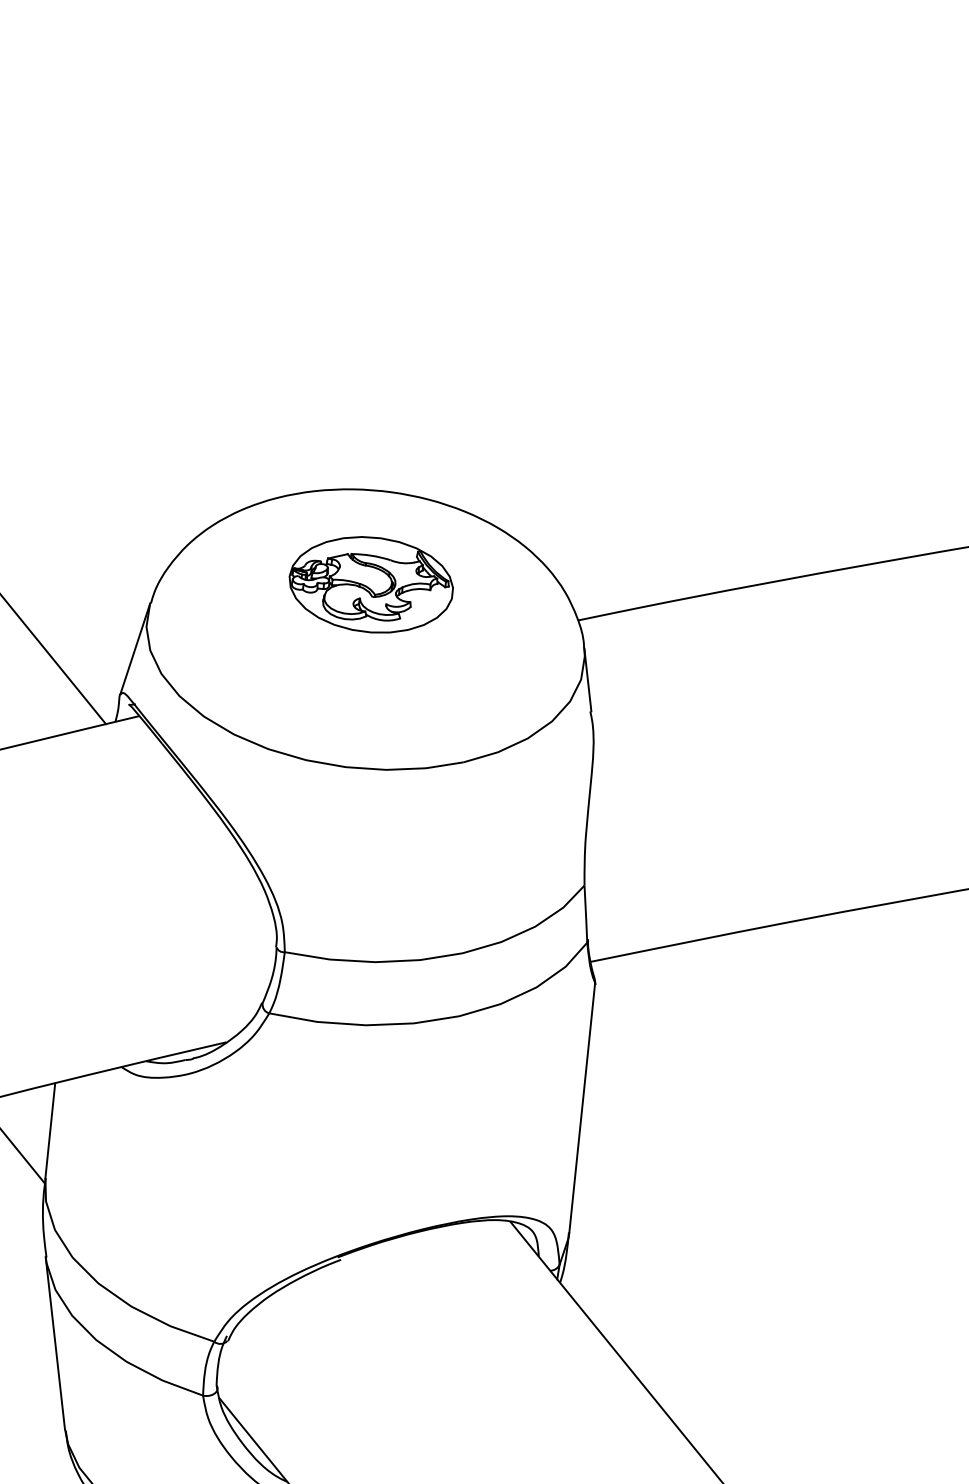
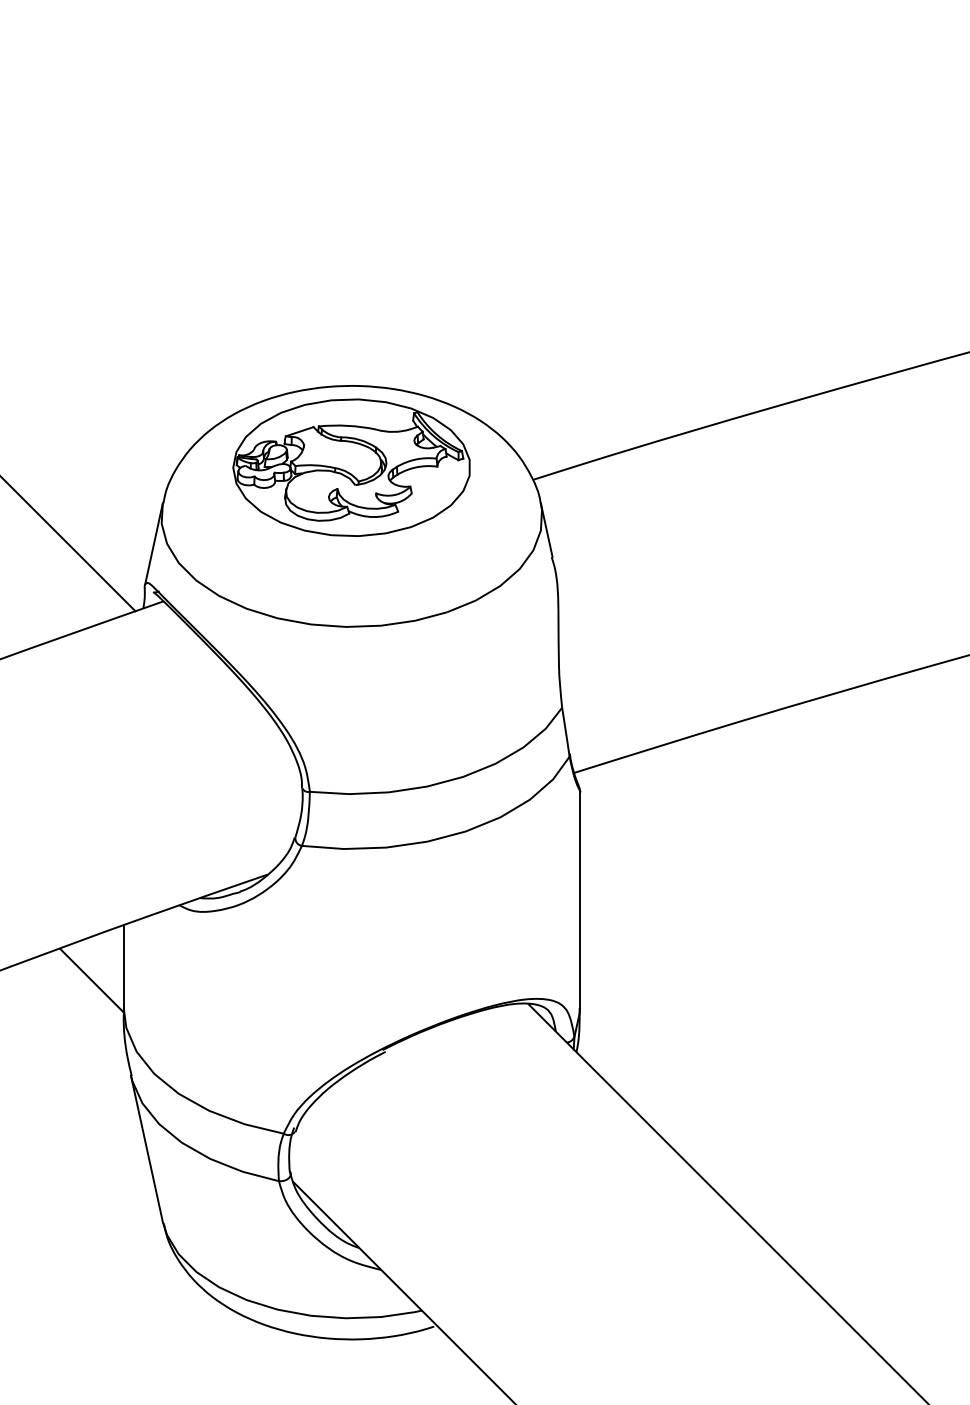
part: (371, 584) -> (351, 467), size x1.67

